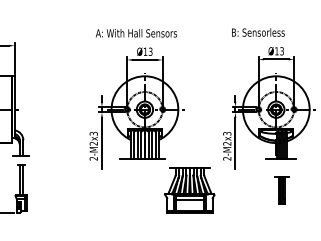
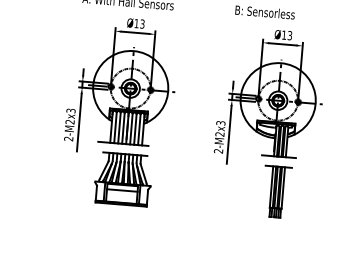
part: (189, 190) -> (122, 179), moved
part: (281, 190) -> (276, 191), size x1.67

